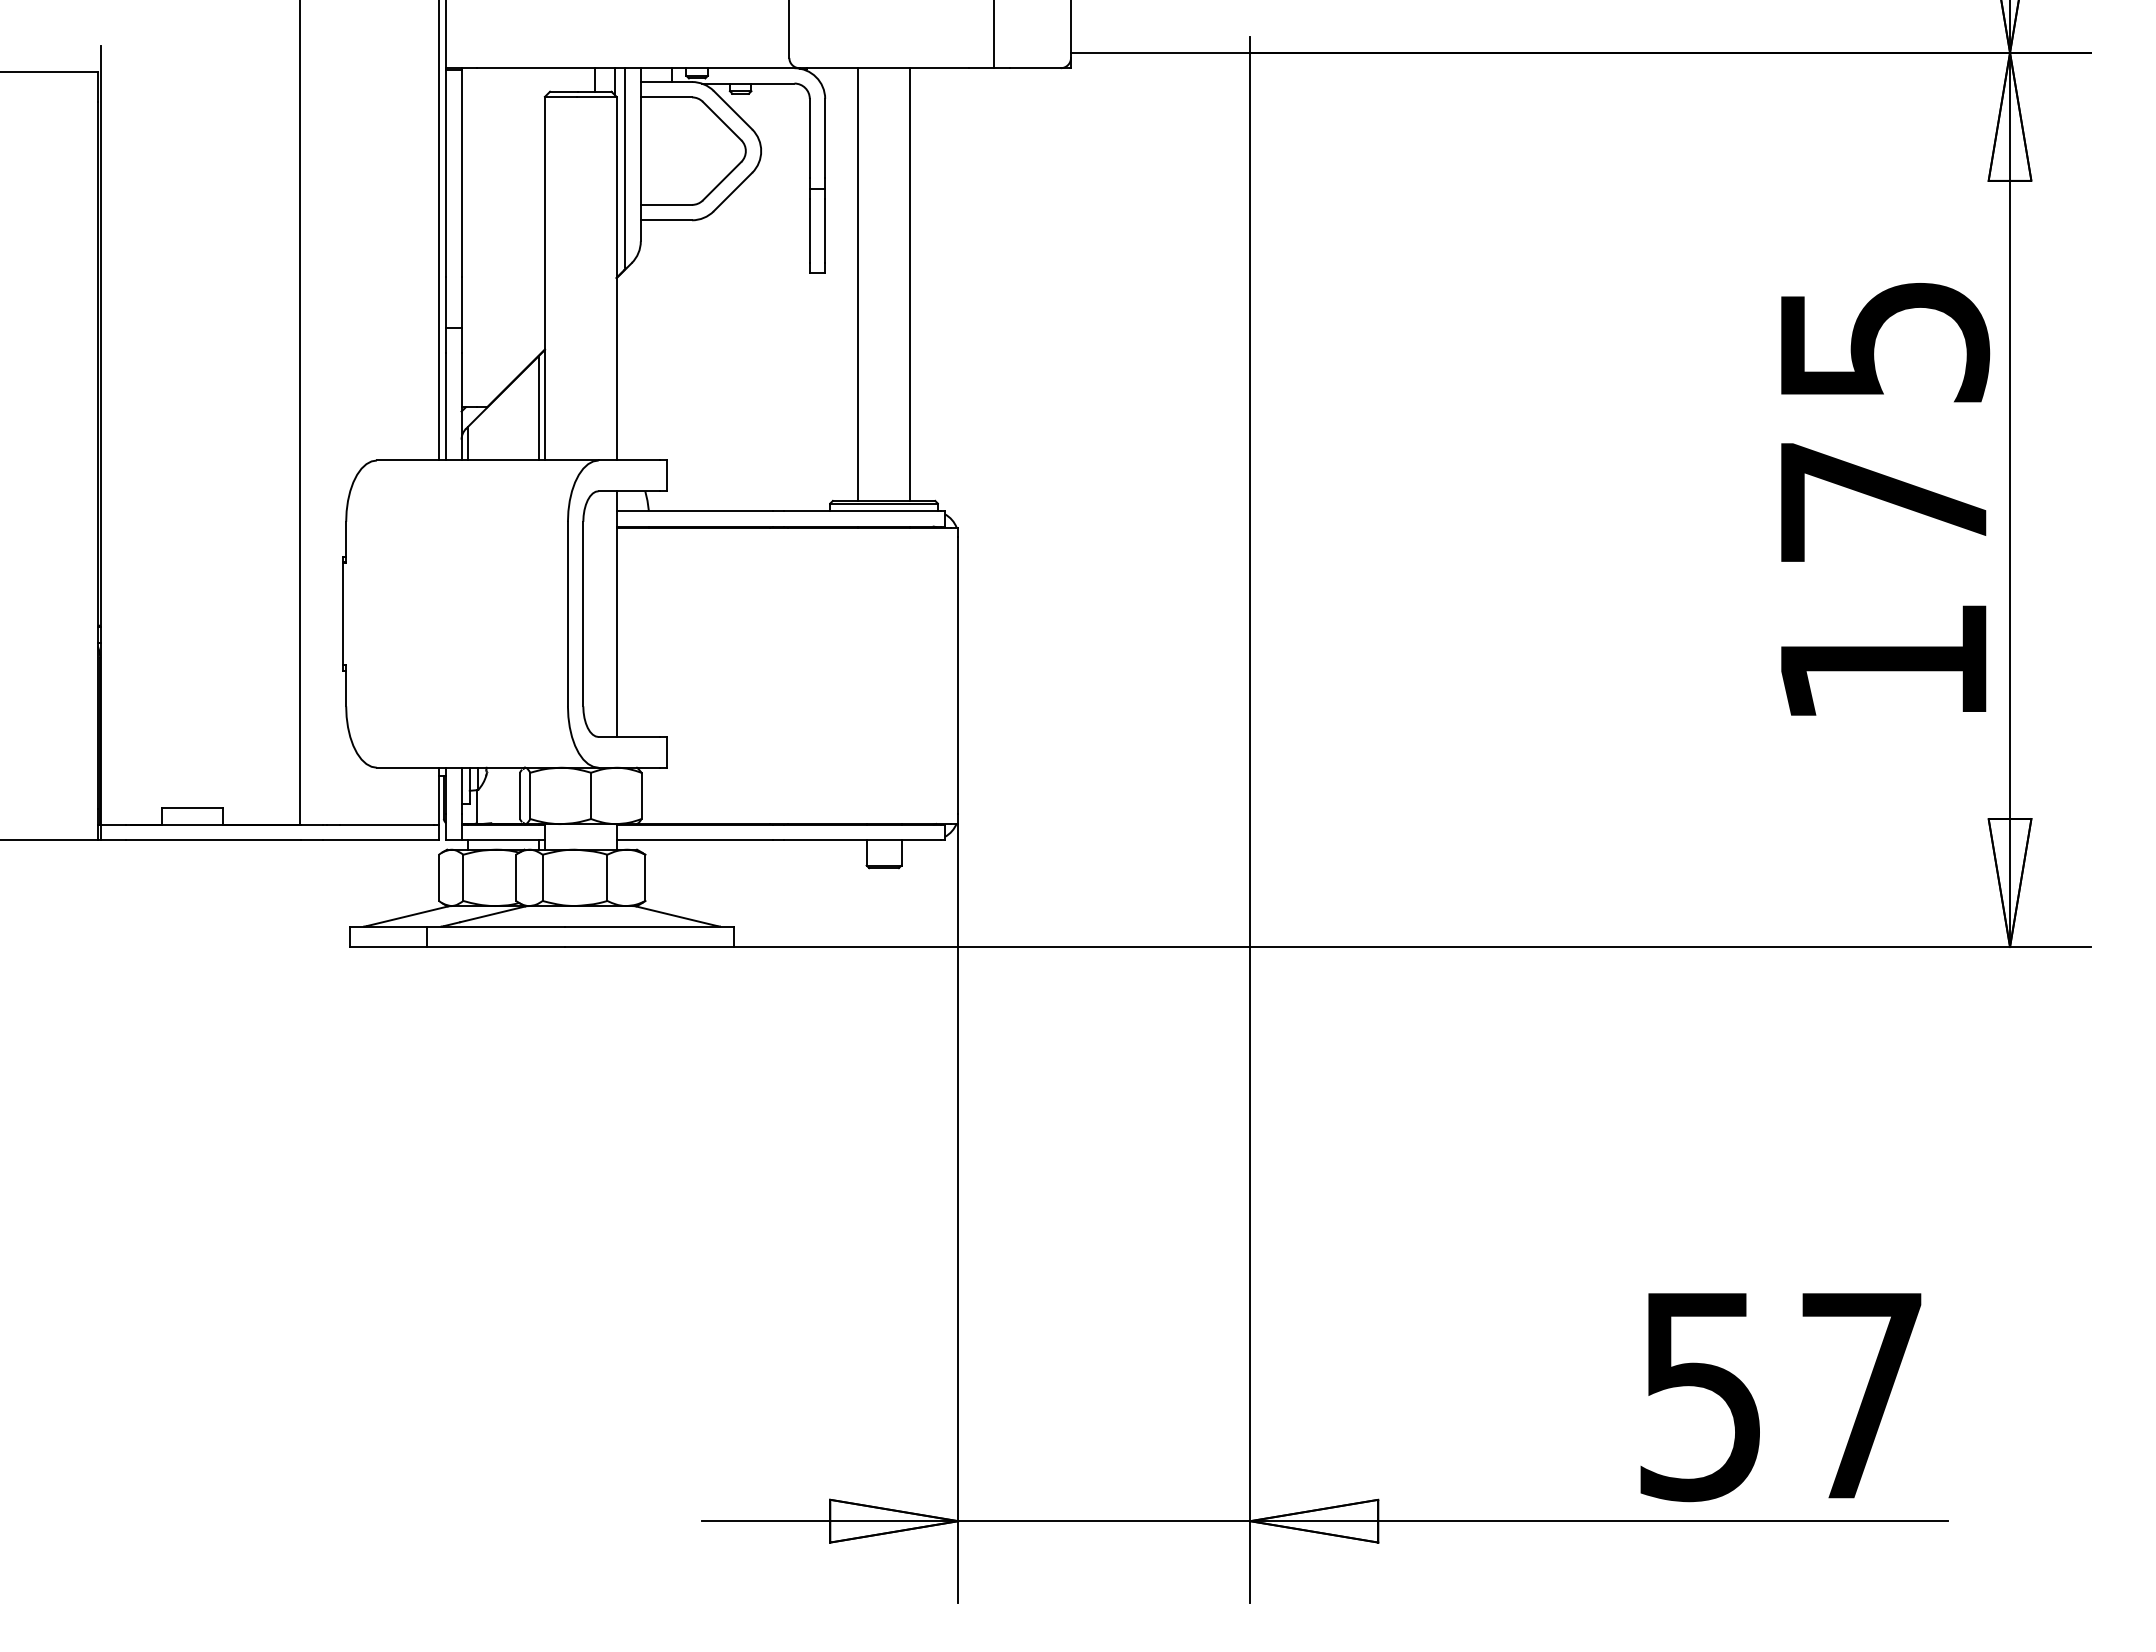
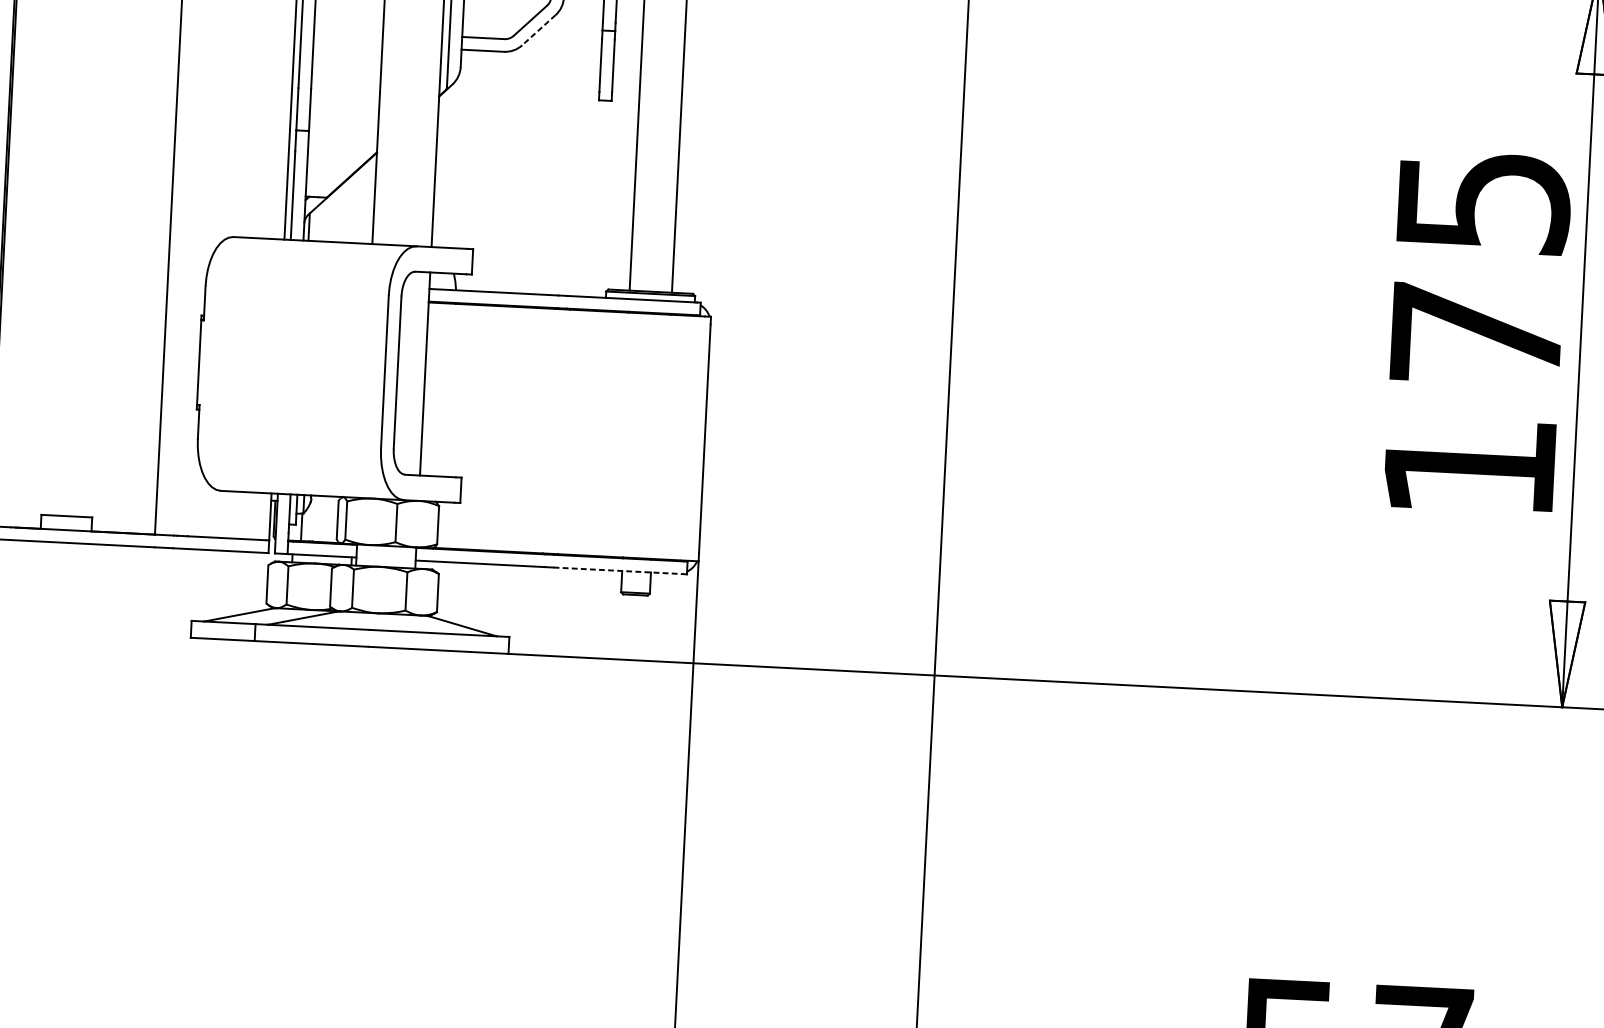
line: (732, 192) -> (538, 30), solid -> dashed
line: (539, 407) -> (370, 200), removed
line: (862, 839) -> (618, 570), solid -> dashed

